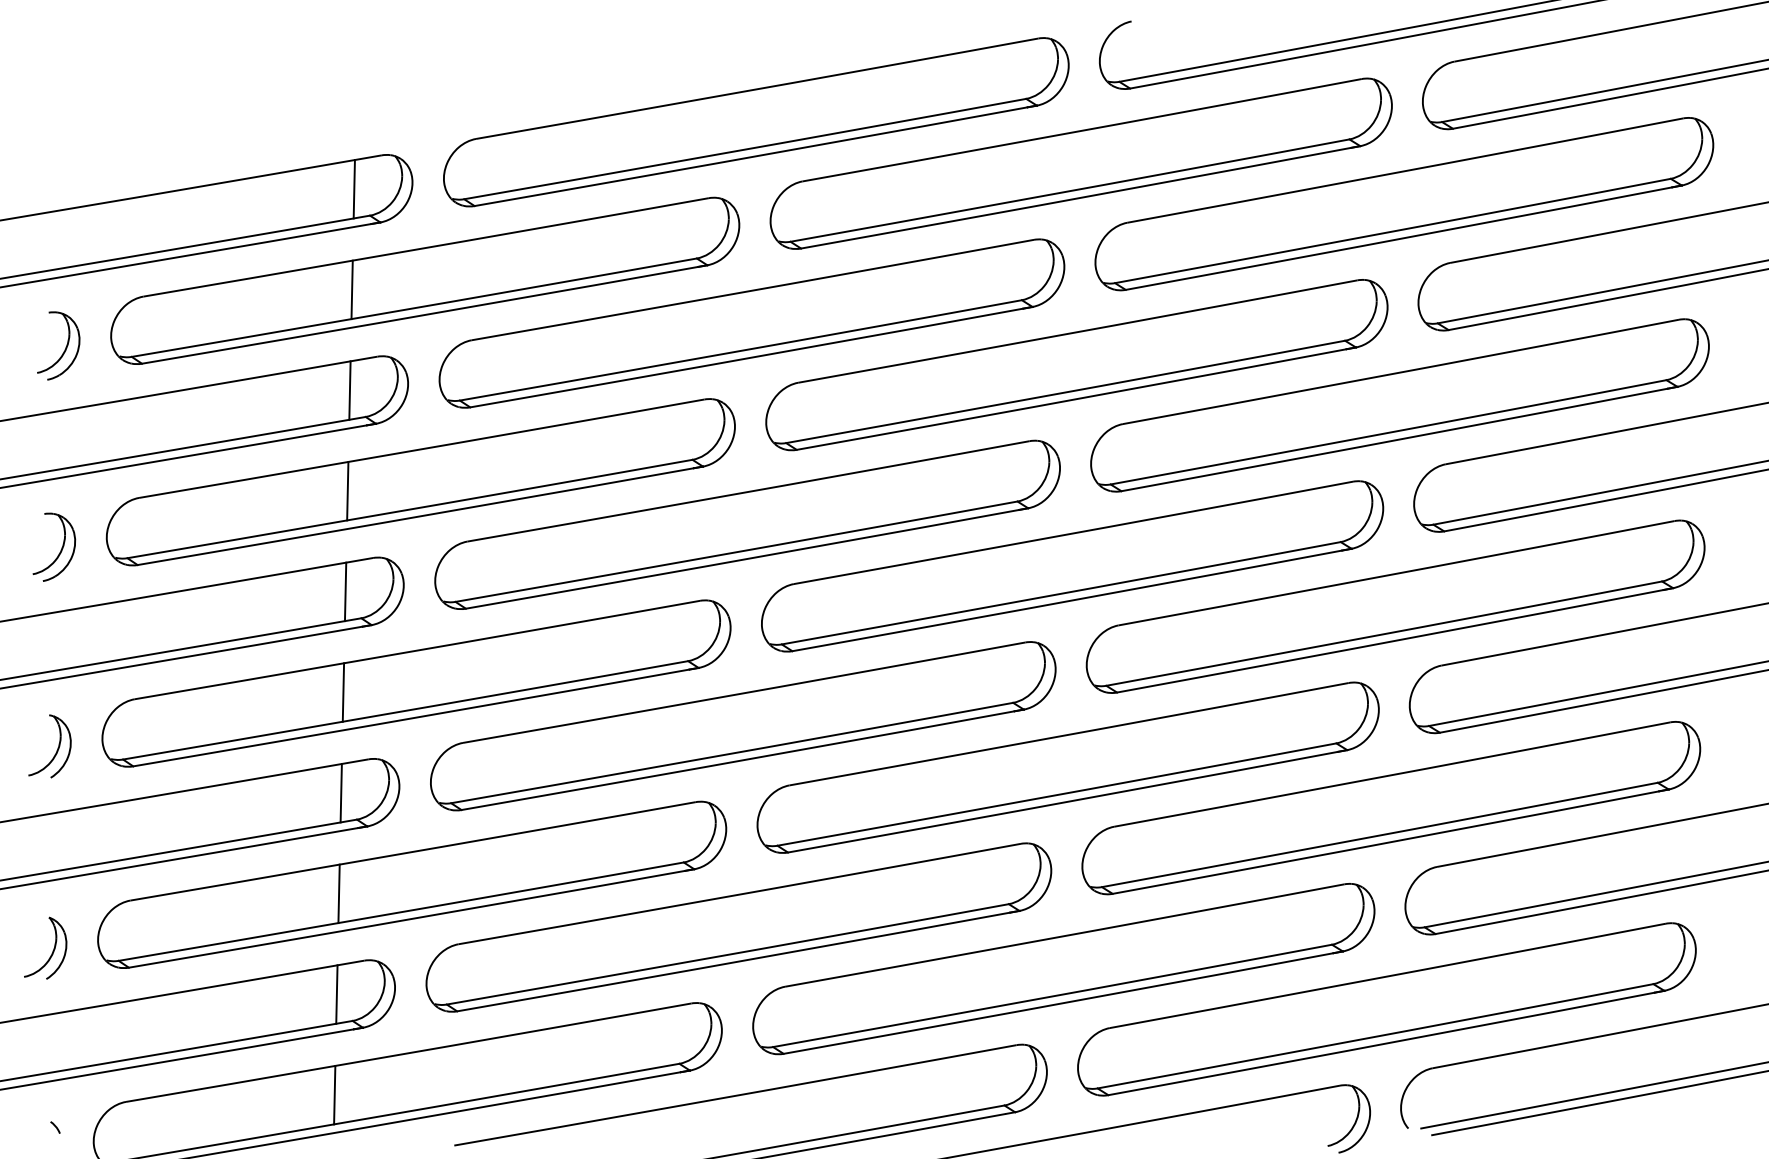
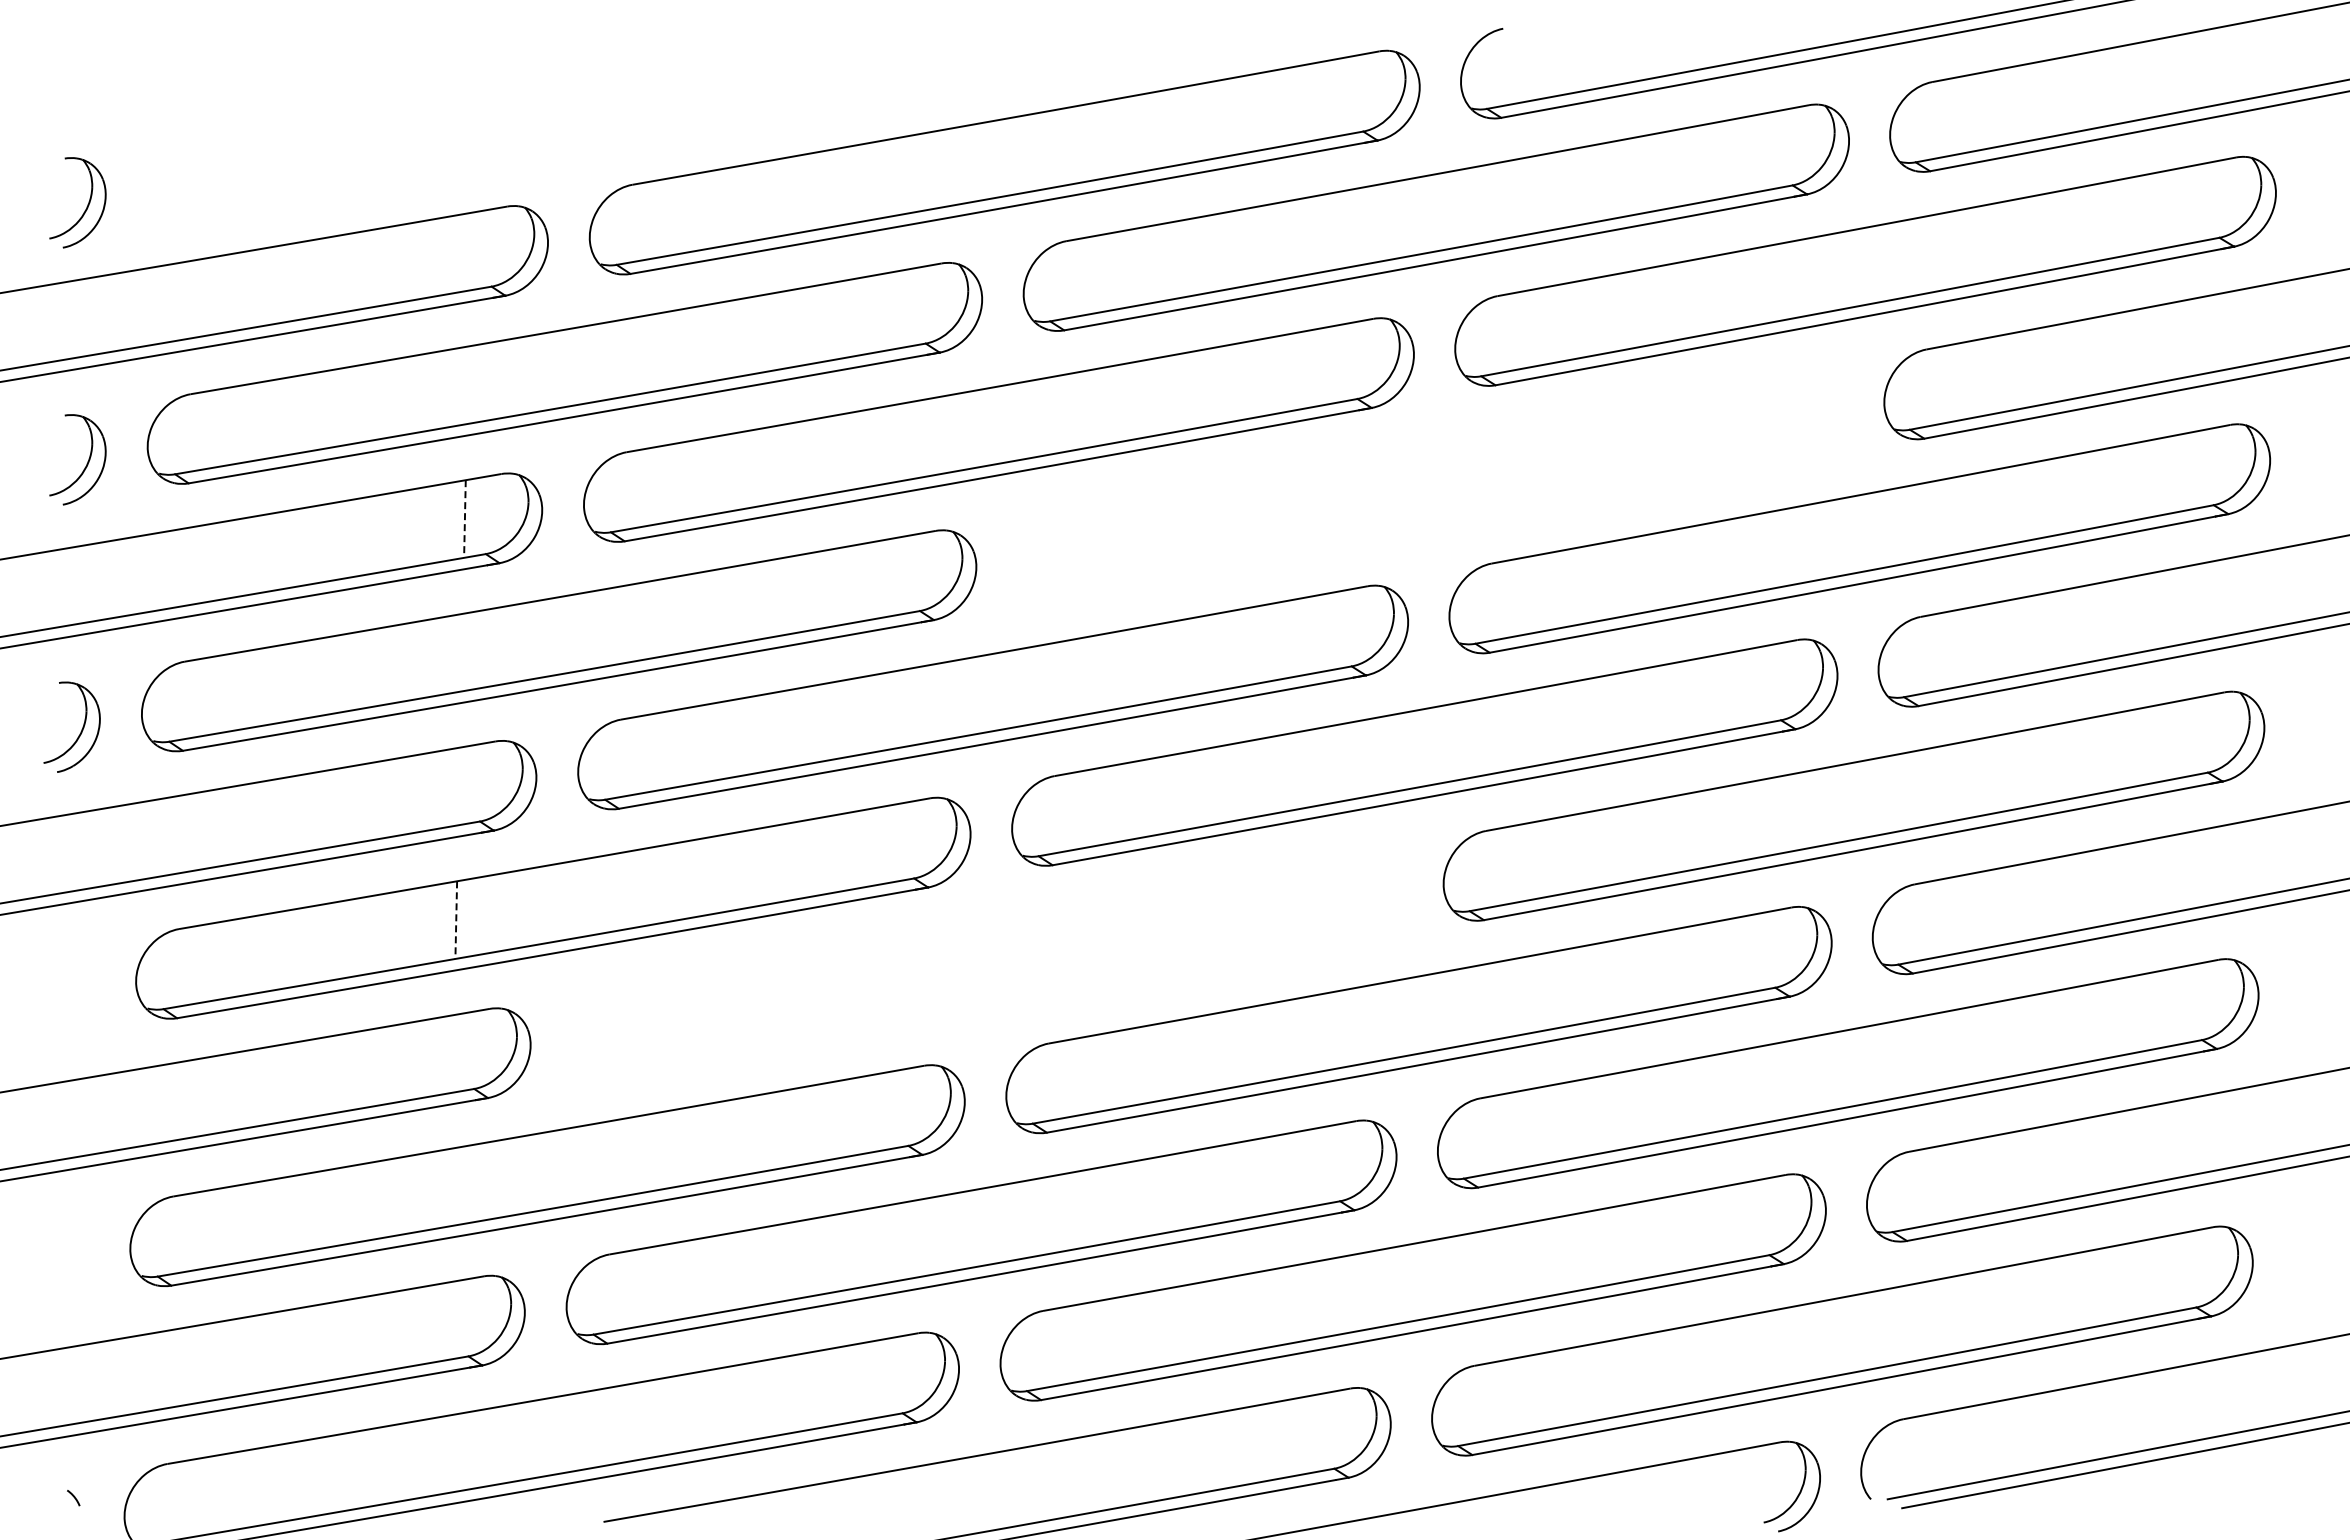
part: (65, 155) -> (86, 206), added
line: (354, 189) -> (470, 251), removed
line: (351, 290) -> (467, 385), removed
part: (1076, 365) -> (1430, 485), removed
line: (349, 390) -> (464, 519), solid -> dashed
line: (347, 491) -> (461, 652), removed
line: (345, 591) -> (459, 786), removed
line: (343, 692) -> (456, 920), solid -> dashed
part: (743, 725) -> (987, 964), removed
part: (57, 748) -> (76, 994), removed
line: (341, 792) -> (453, 1053), removed
line: (339, 893) -> (450, 1187), removed
part: (53, 950) -> (70, 1262), removed
line: (336, 994) -> (447, 1321), removed
line: (334, 1094) -> (444, 1454), removed

